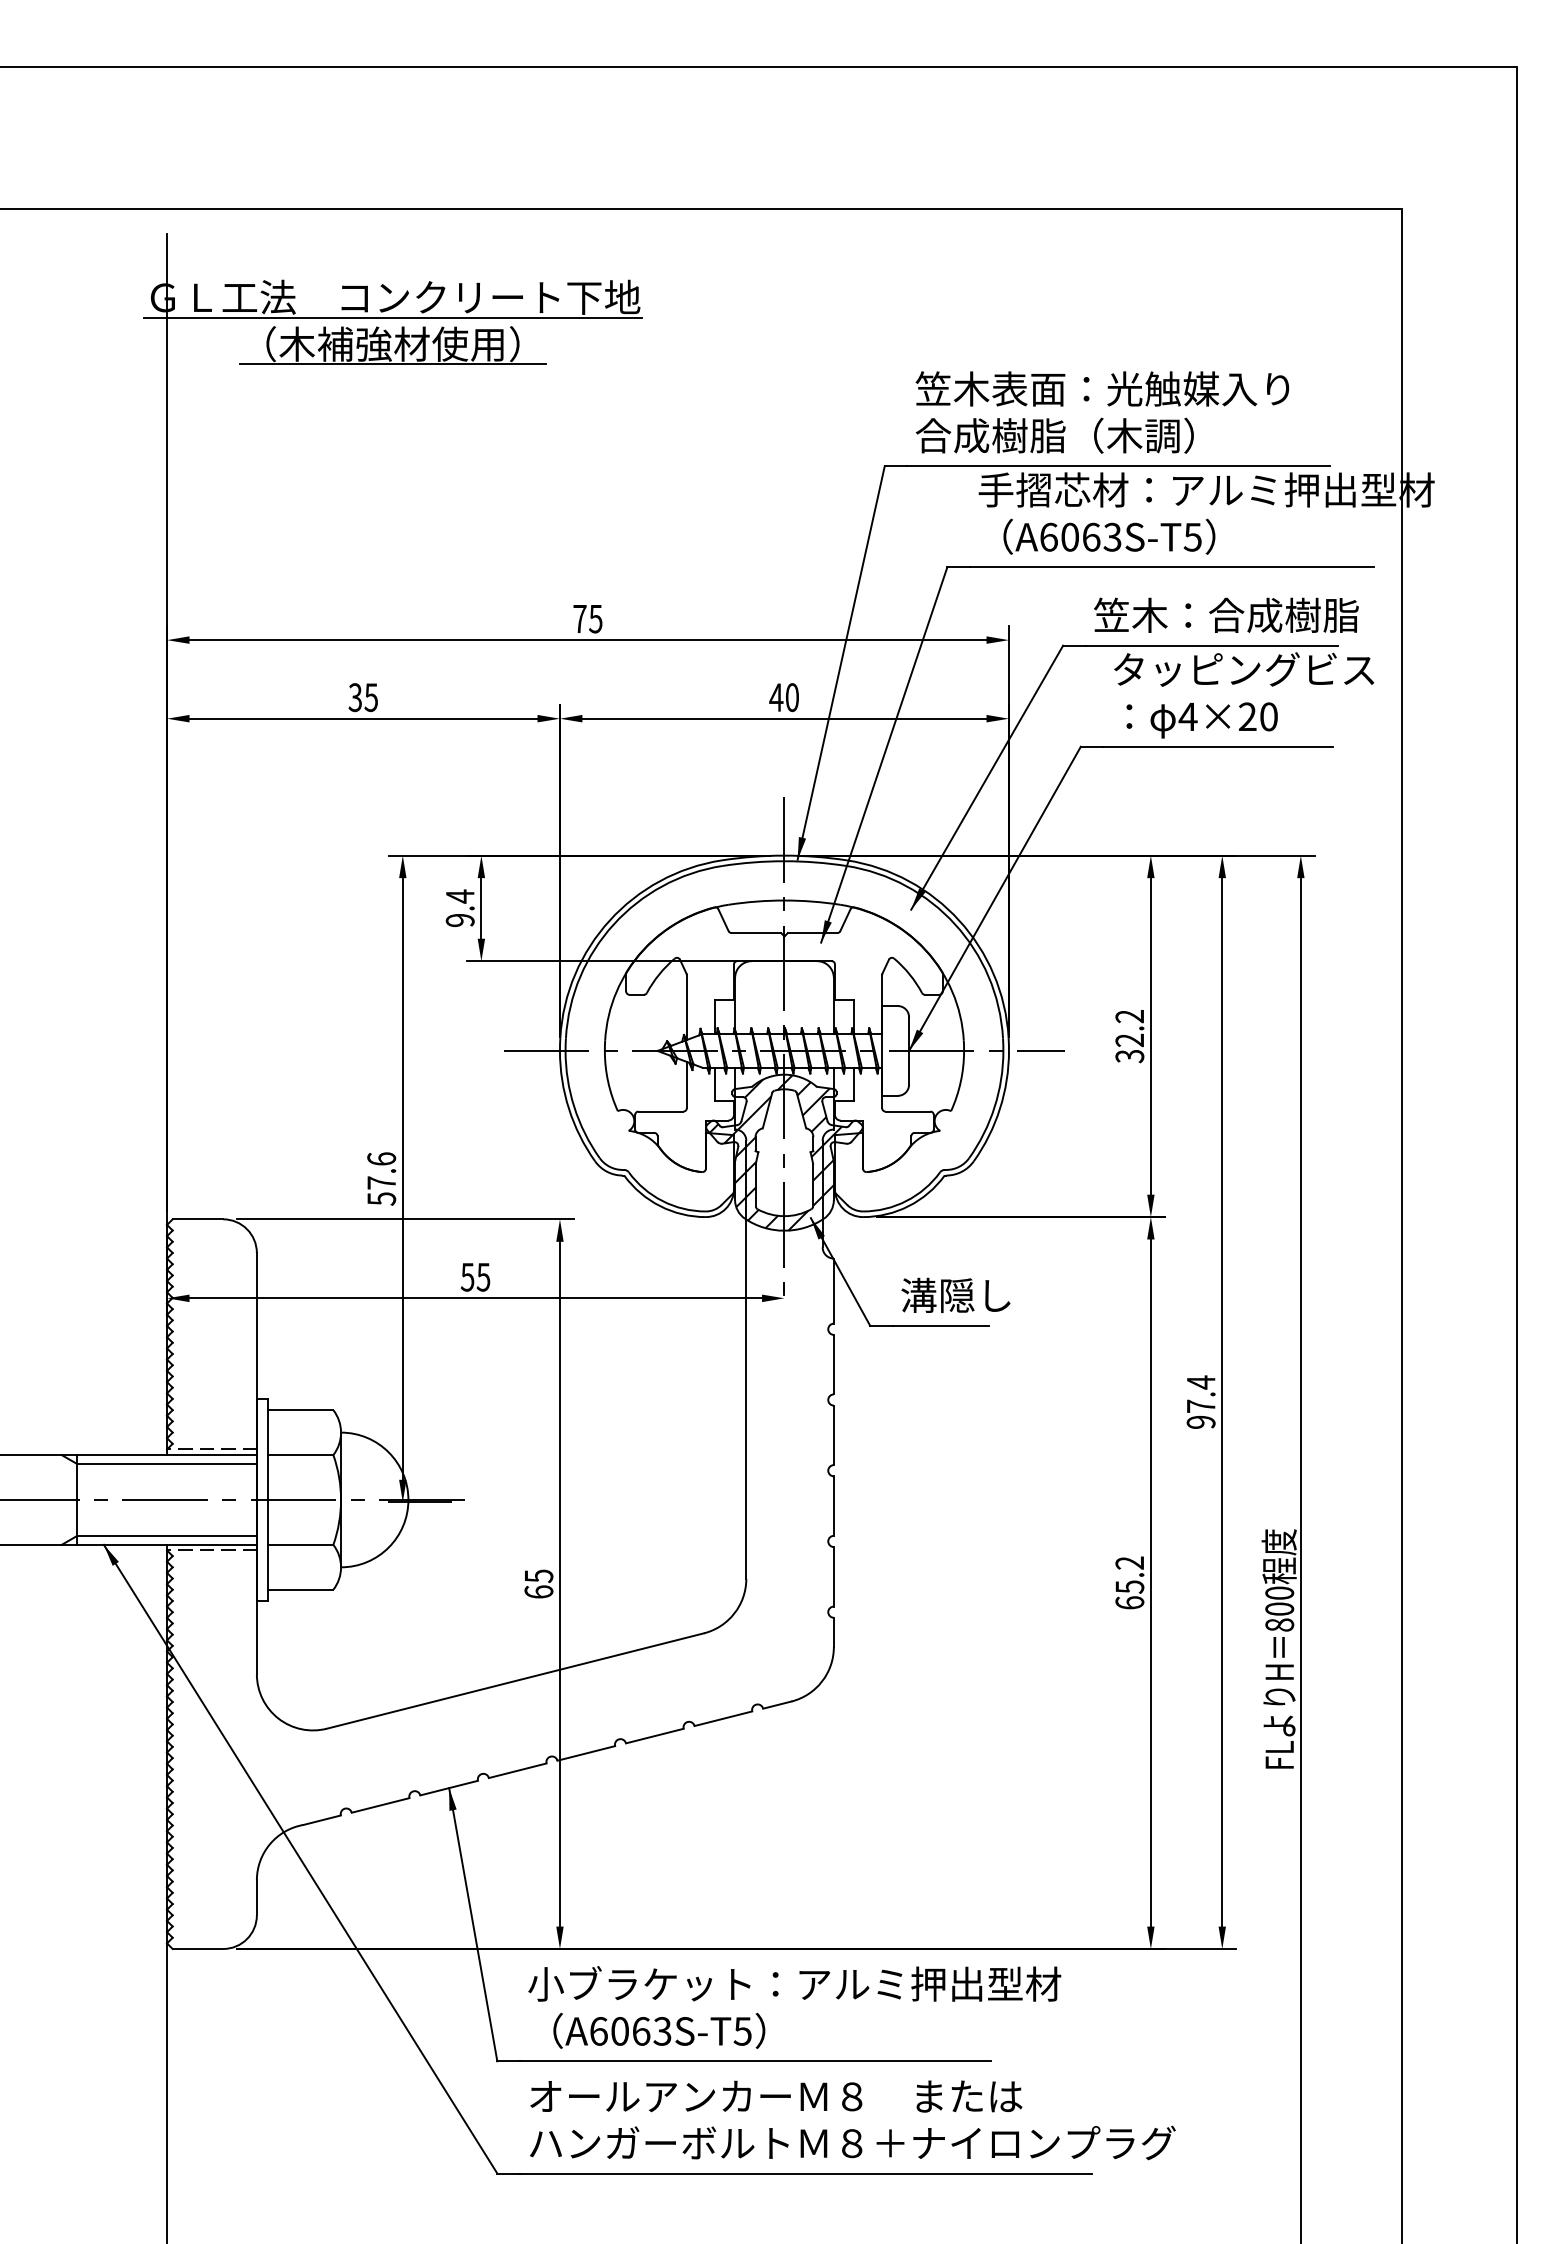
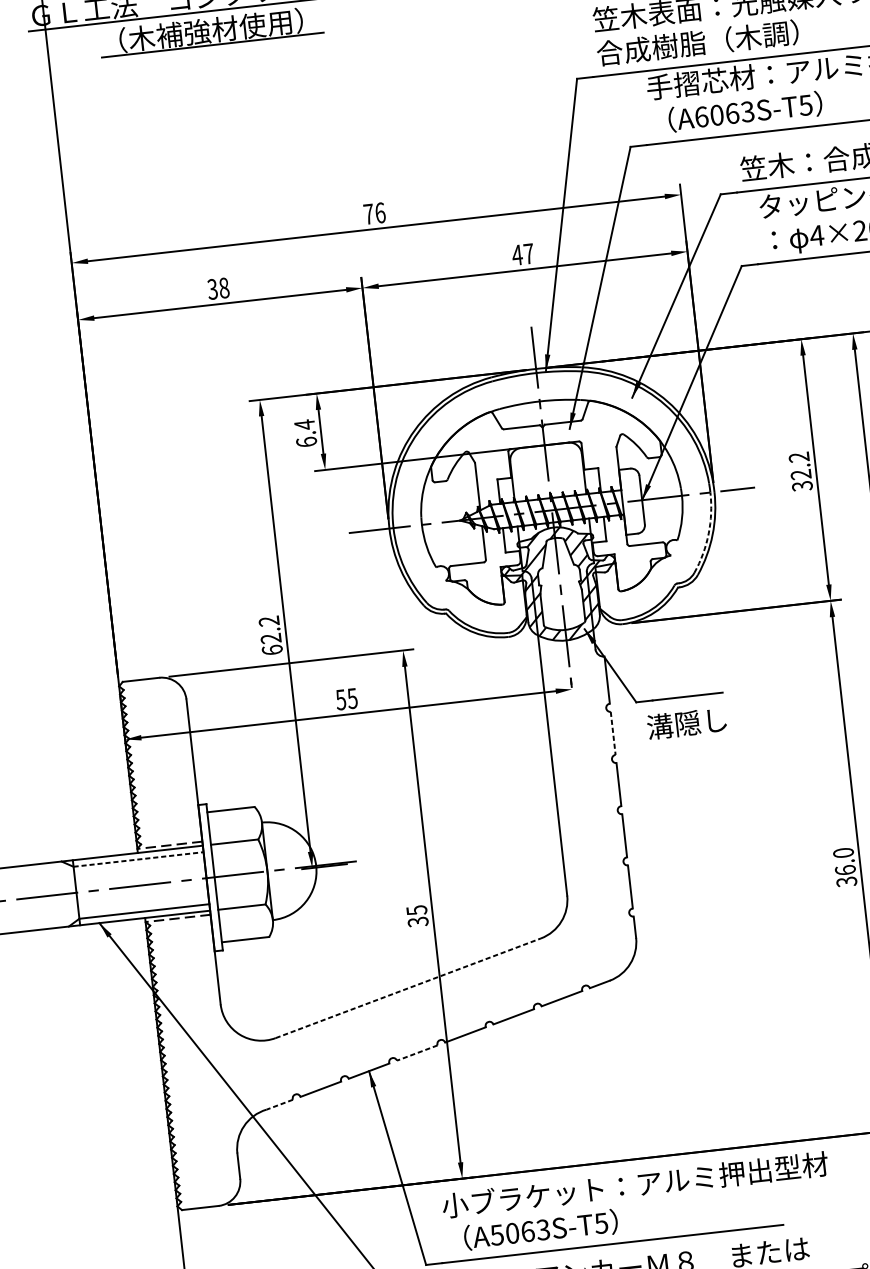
text: (595, 618) -> (380, 212), 75 -> 76
text: (371, 697) -> (224, 288), 35 -> 38
text: (791, 697) -> (528, 253), 40 -> 47
text: (459, 919) -> (306, 441), 9.4 -> 6.4
arc: (994, 1107) -> (708, 534), solid -> dashed
text: (381, 1178) -> (270, 635), 57.6 -> 62.2
text: (955, 1294) -> (686, 722), moved
line: (833, 1364) -> (612, 733), solid -> dashed
line: (167, 1464) -> (138, 859), solid -> dashed
text: (1129, 1582) -> (844, 867), 65.2 -> 36.0
text: (538, 1591) -> (417, 921), 65 -> 35
line: (515, 1681) -> (408, 988), solid -> dashed
line: (517, 1770) -> (417, 1052), solid -> dashed
line: (321, 1820) -> (279, 1104), solid -> dashed
text: (598, 2031) -> (496, 1235), A6063S-T5 -> A5063S-T5

